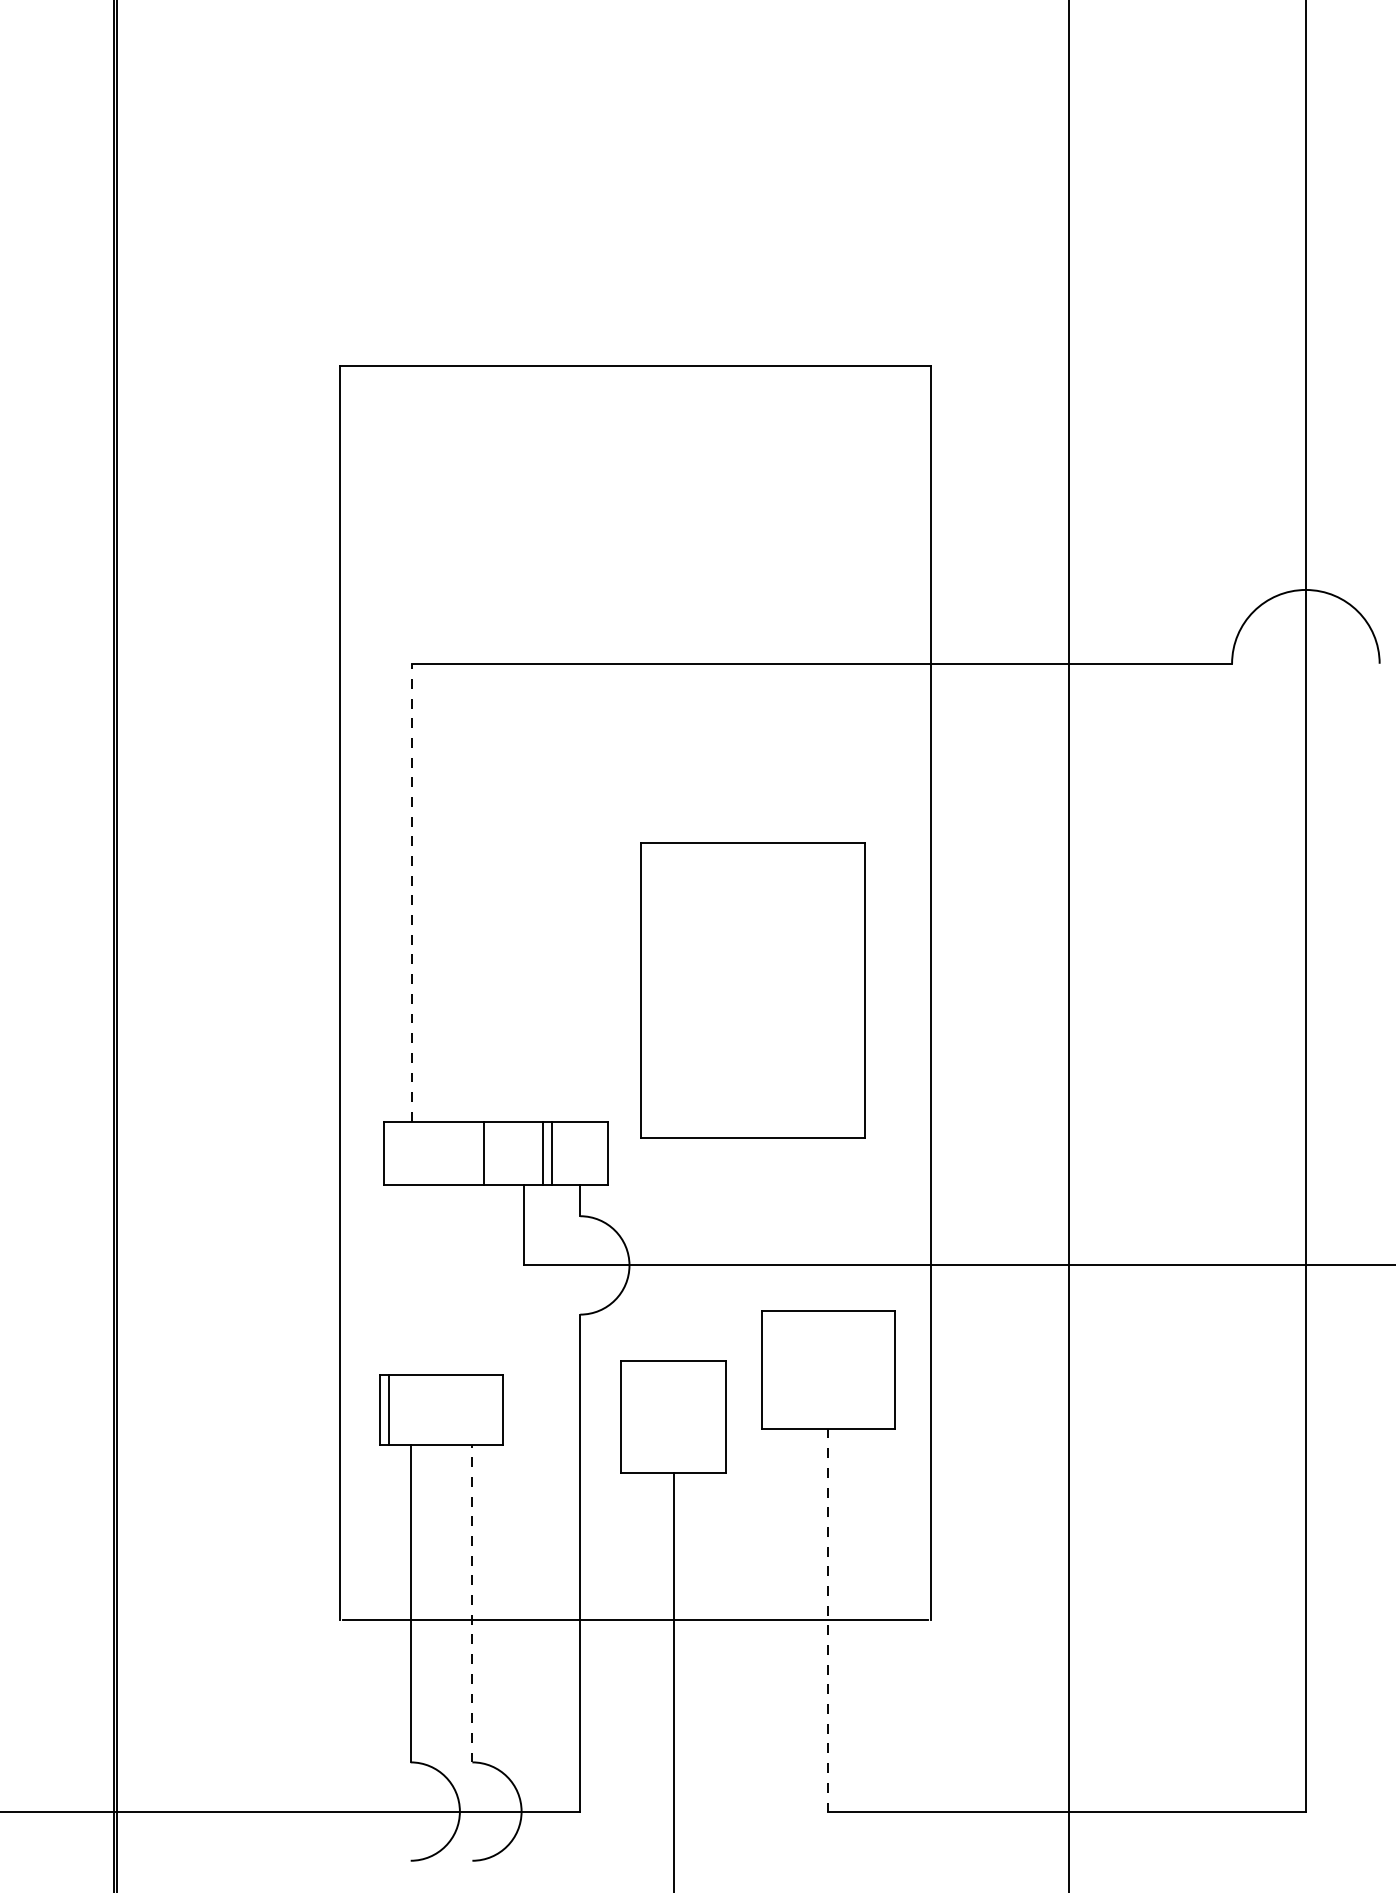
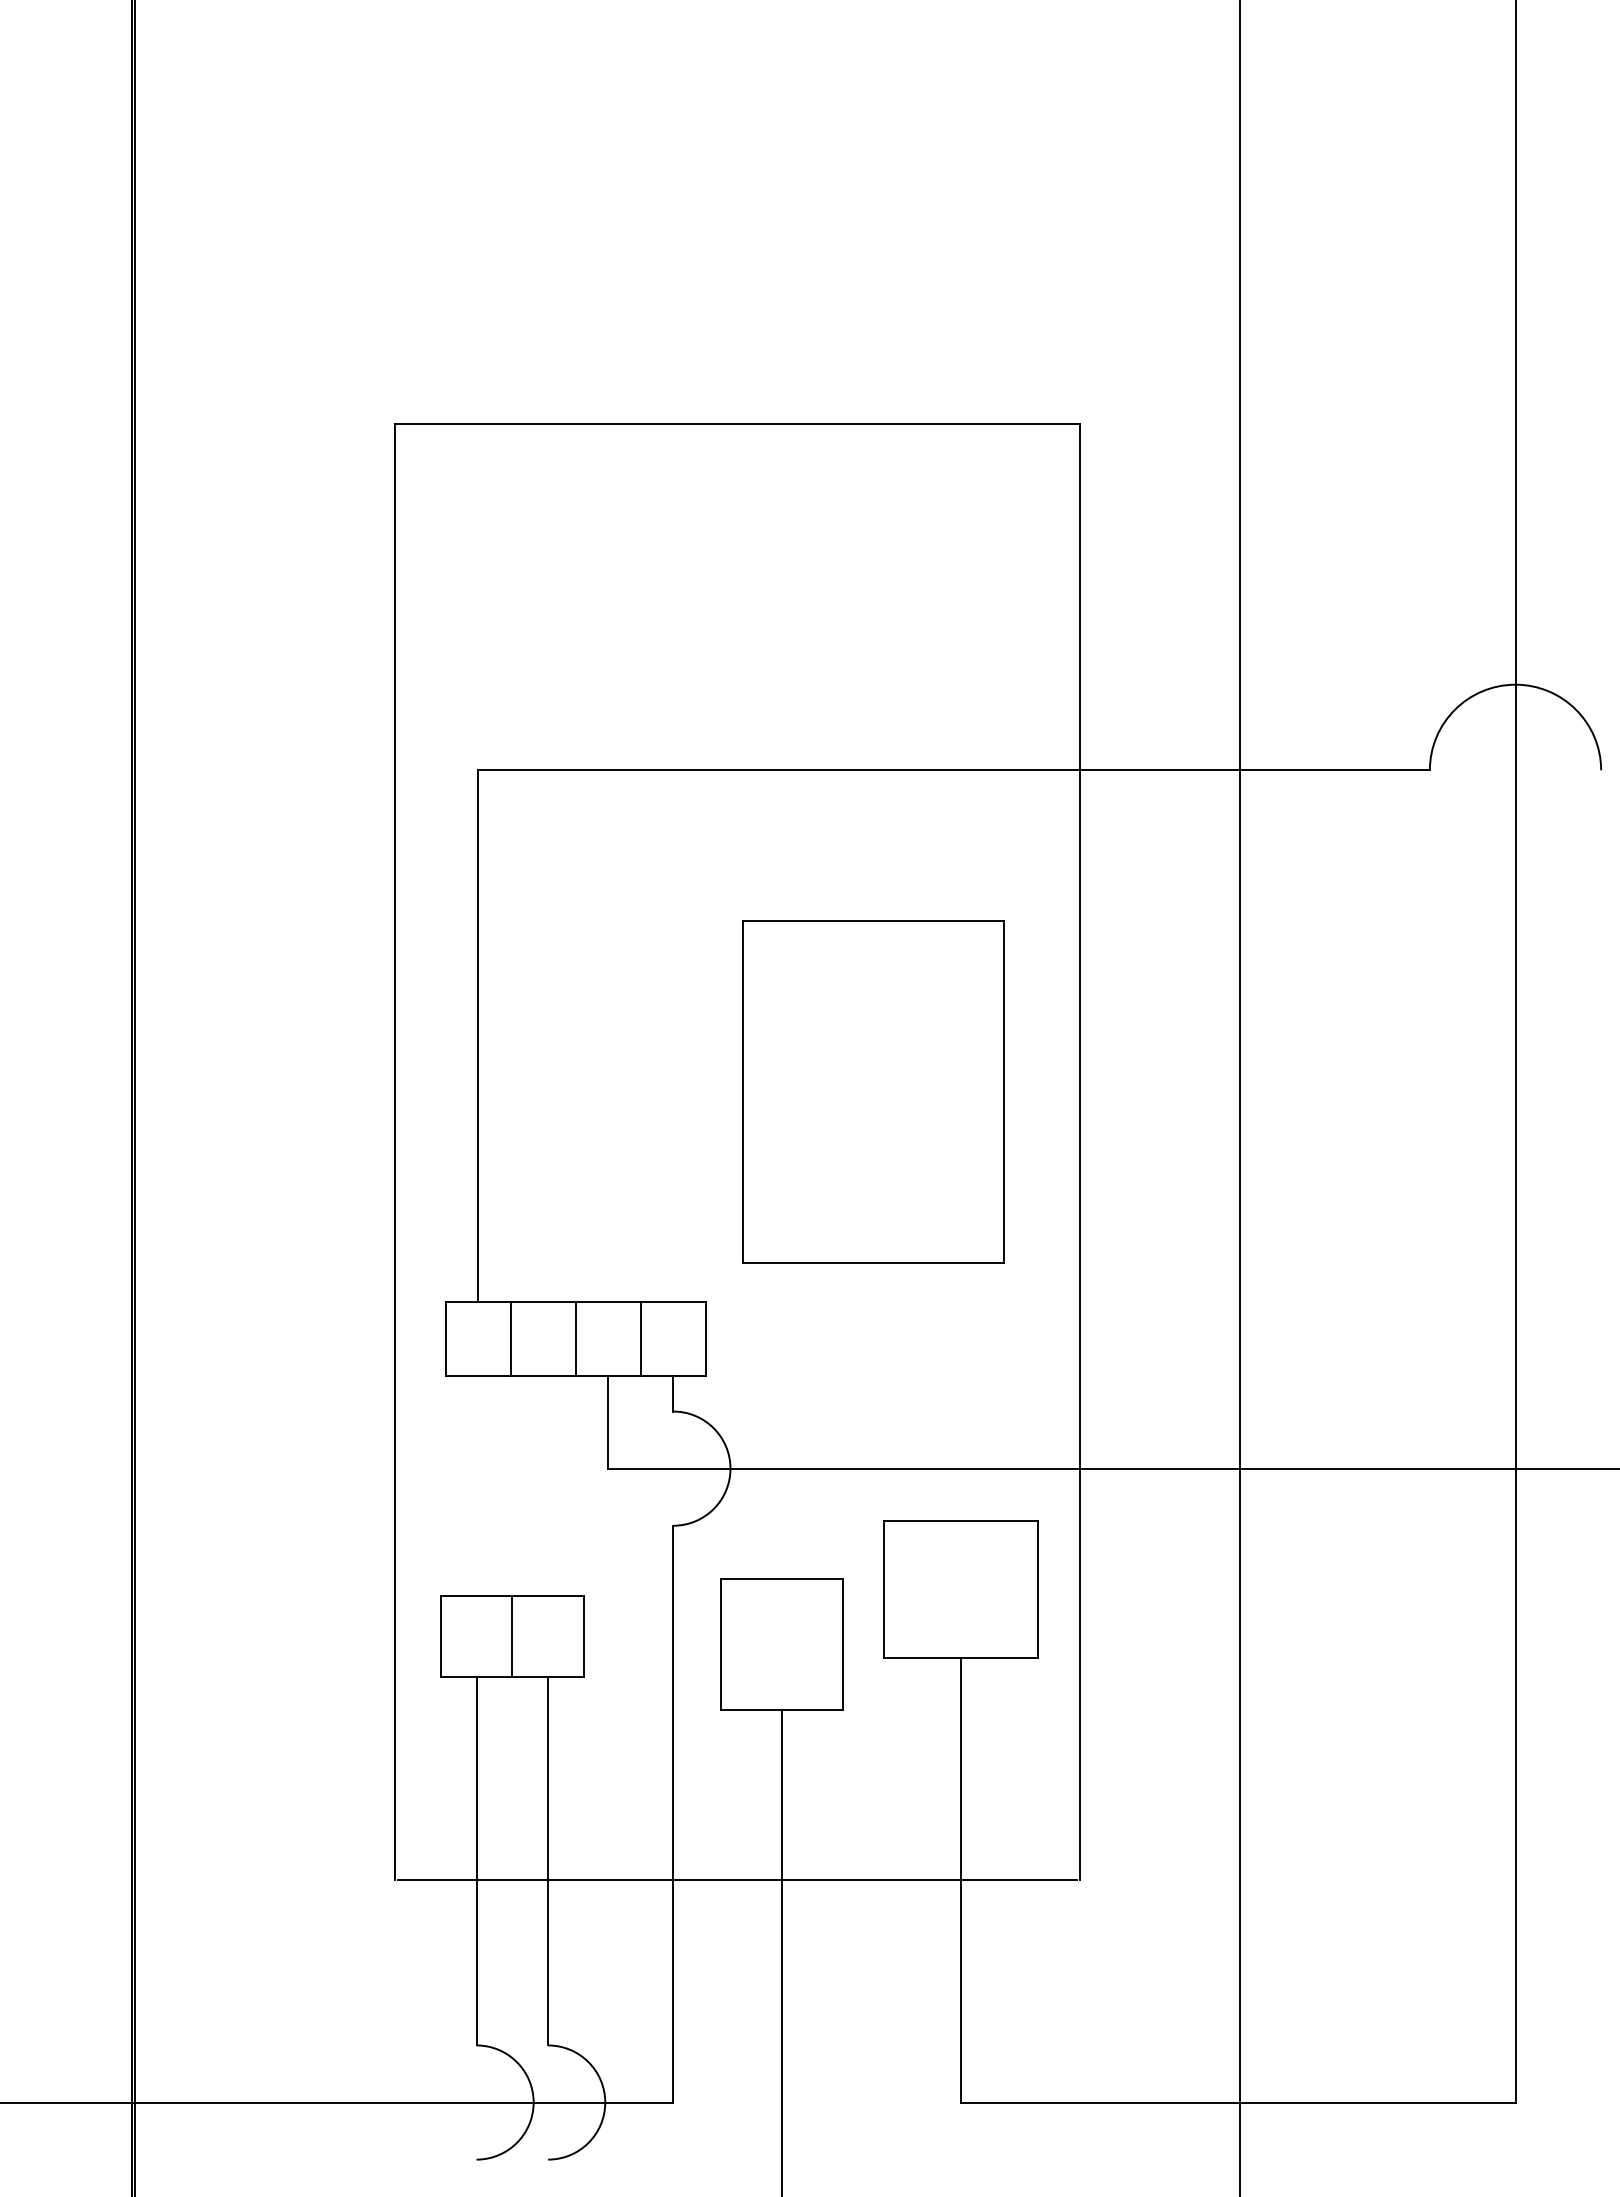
line: (412, 893) -> (478, 1036), dashed -> solid
part: (752, 990) -> (873, 1091), moved
line: (483, 1153) -> (510, 1338), moved
line: (542, 1153) -> (575, 1338), moved
line: (389, 1409) -> (512, 1635), moved
line: (472, 1603) -> (548, 1860), dashed -> solid
line: (828, 1620) -> (961, 1880), dashed -> solid

